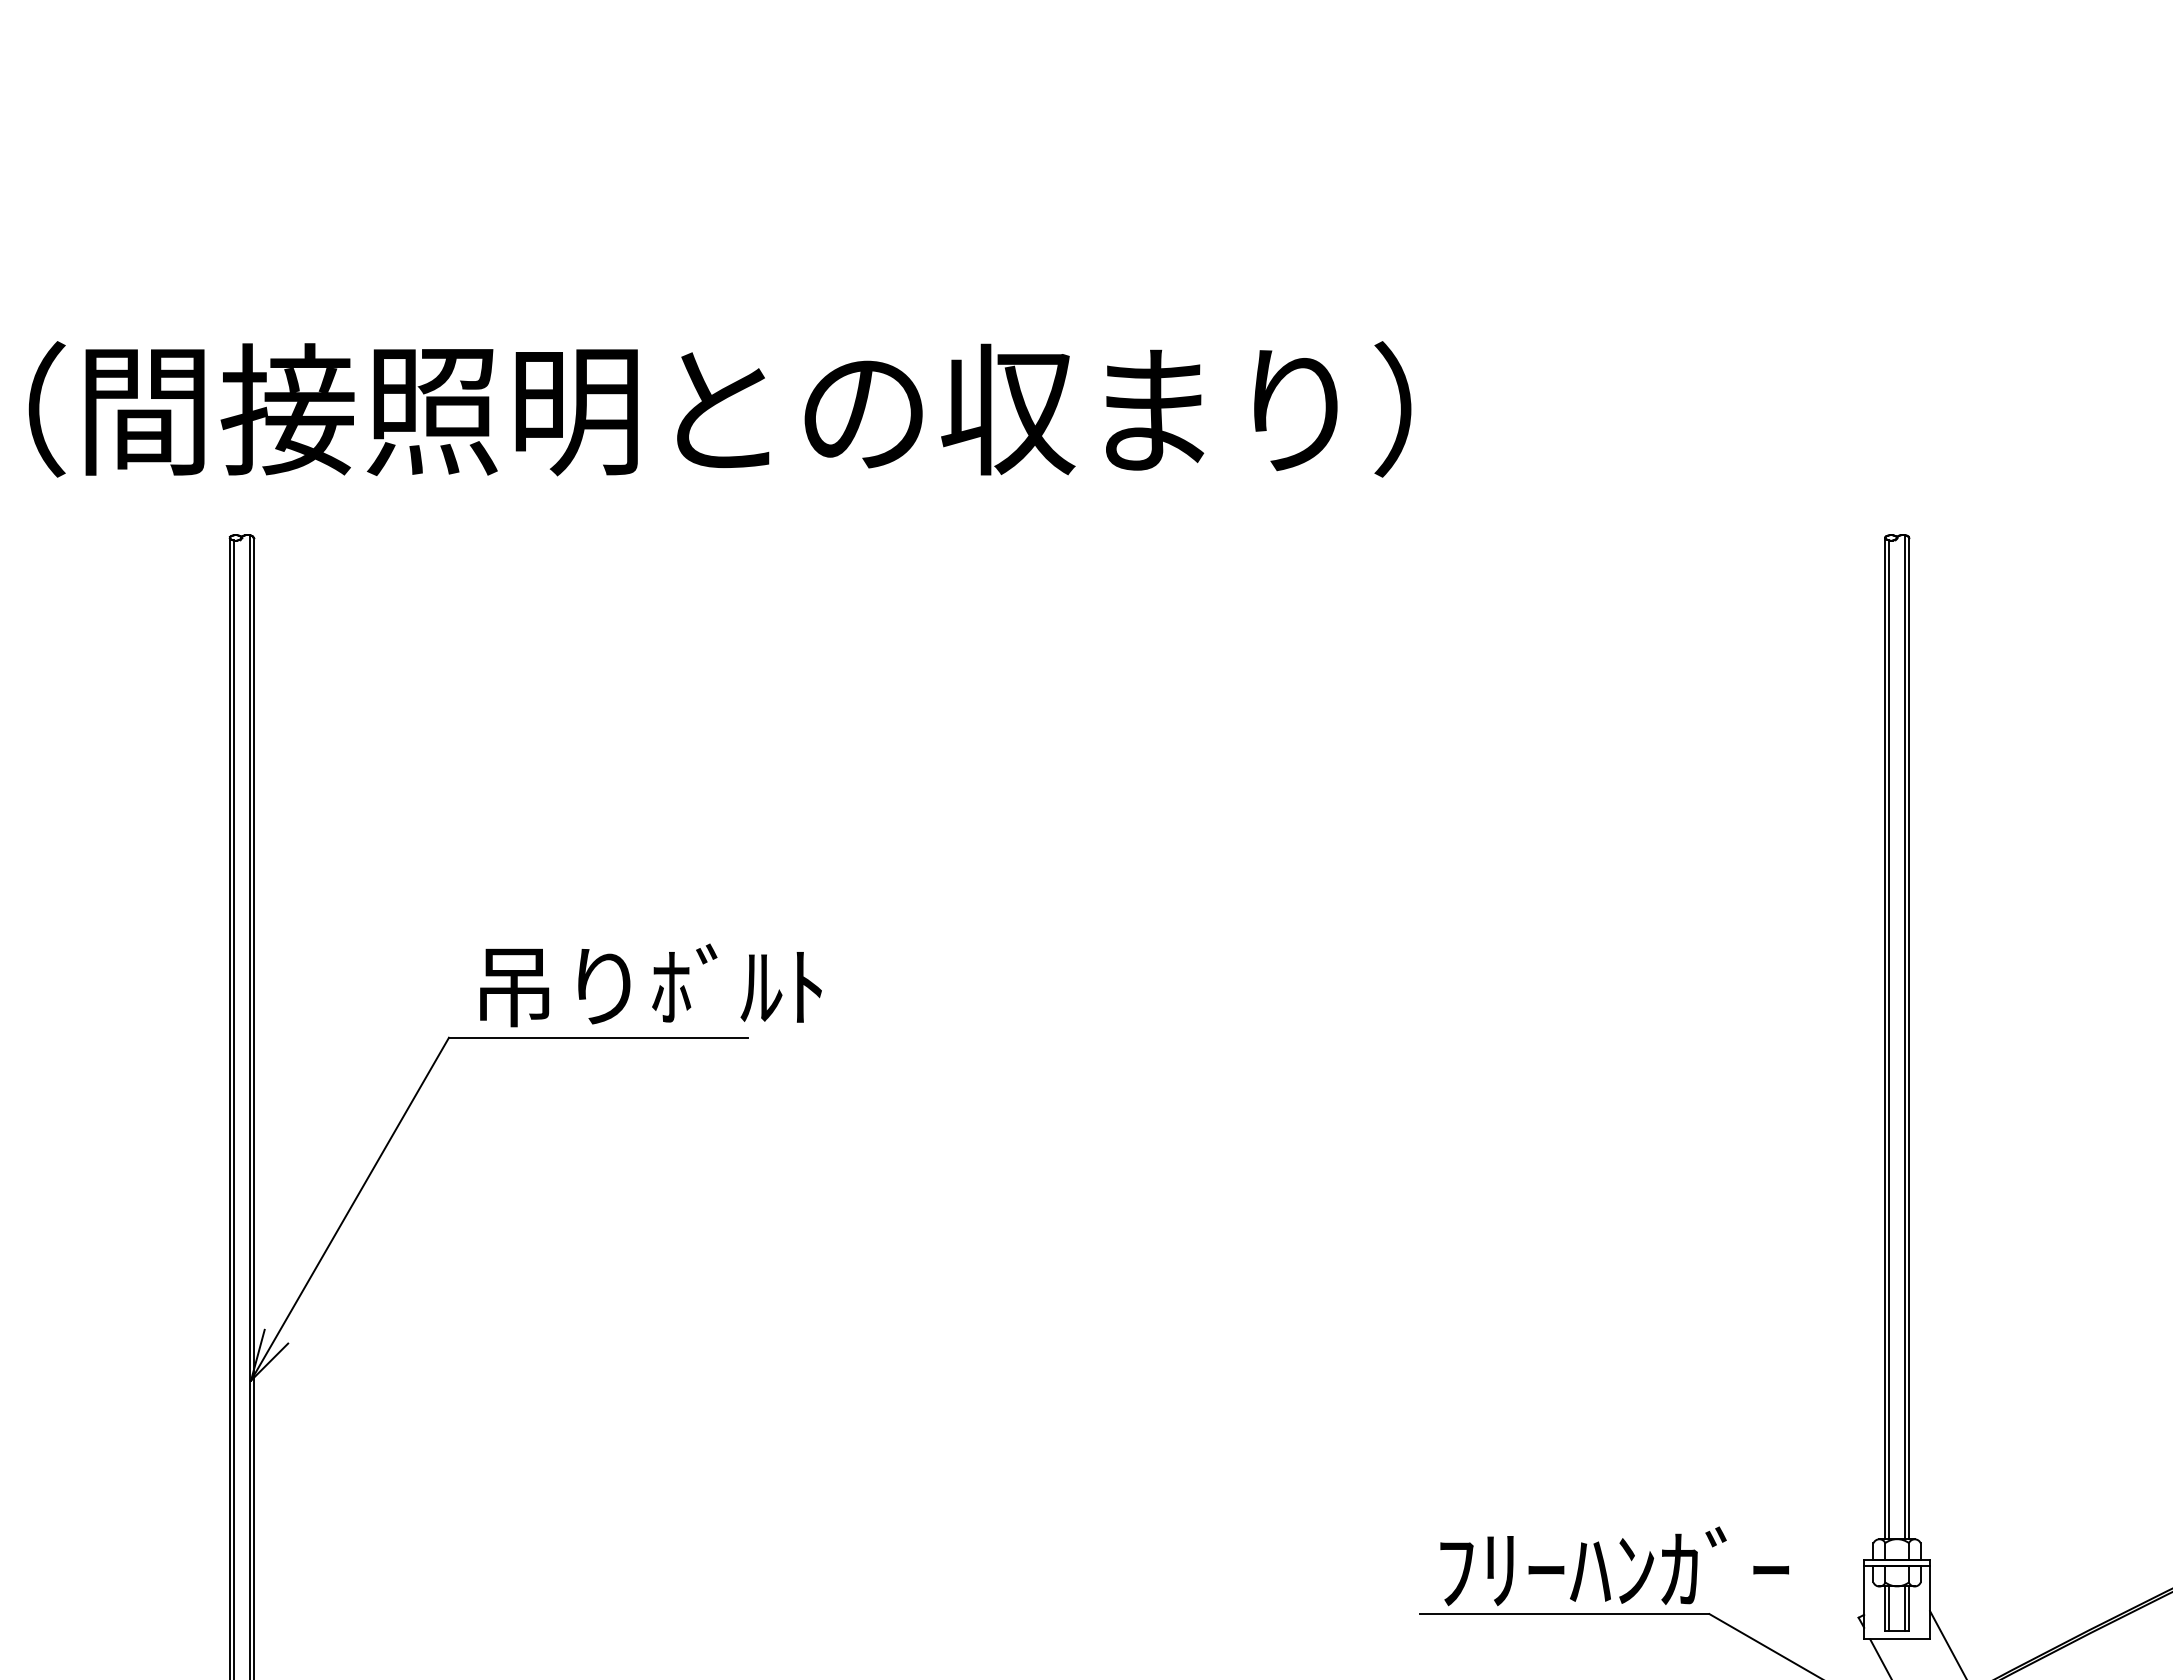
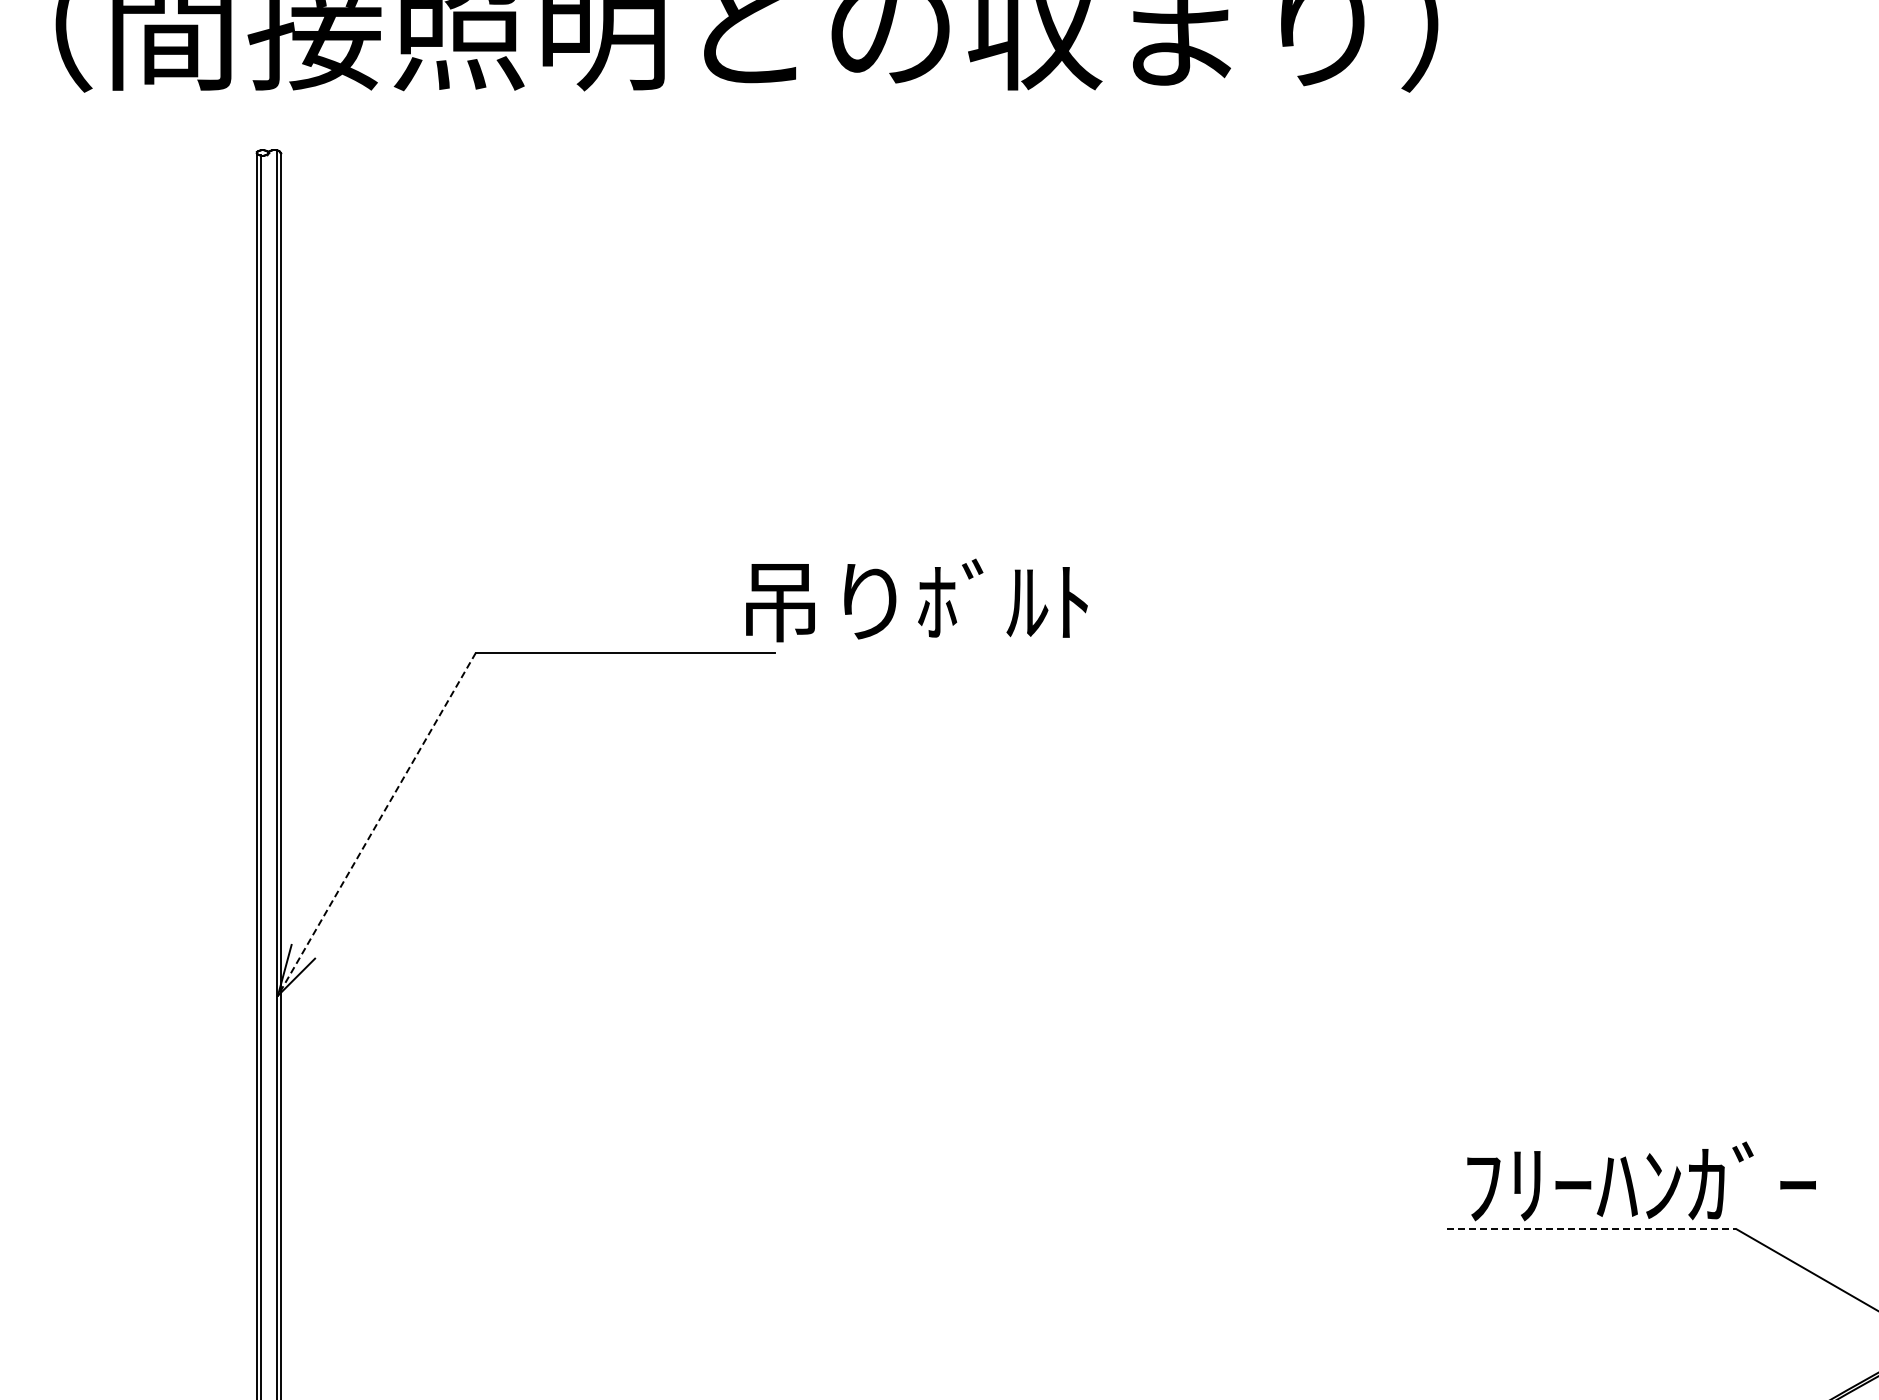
text: (650, 985) -> (916, 600), moved
line: (349, 1209) -> (376, 824), solid -> dashed
line: (1564, 1614) -> (1591, 1229), solid -> dashed

